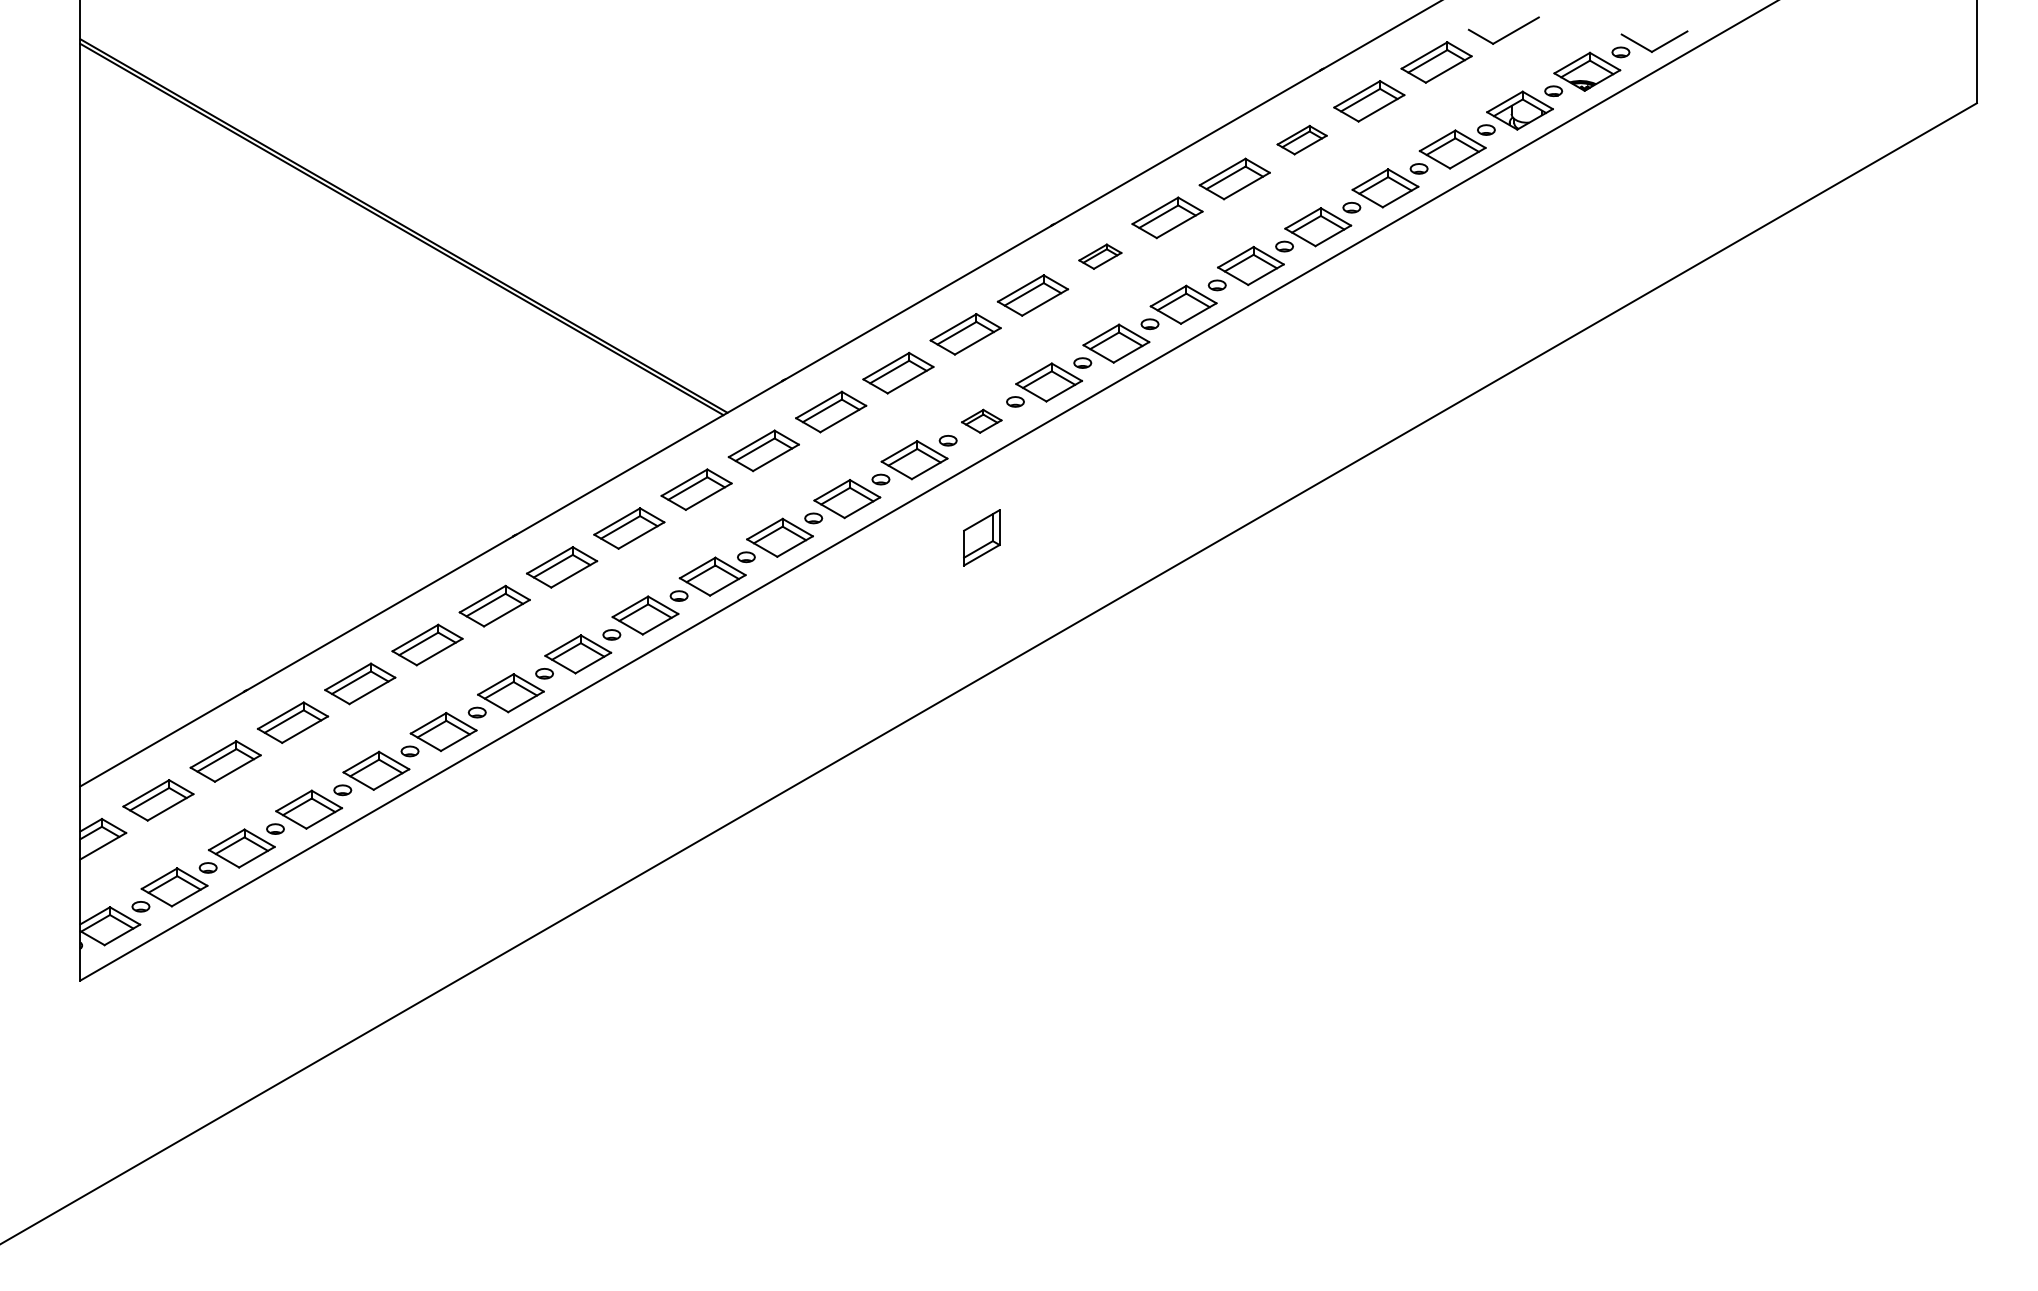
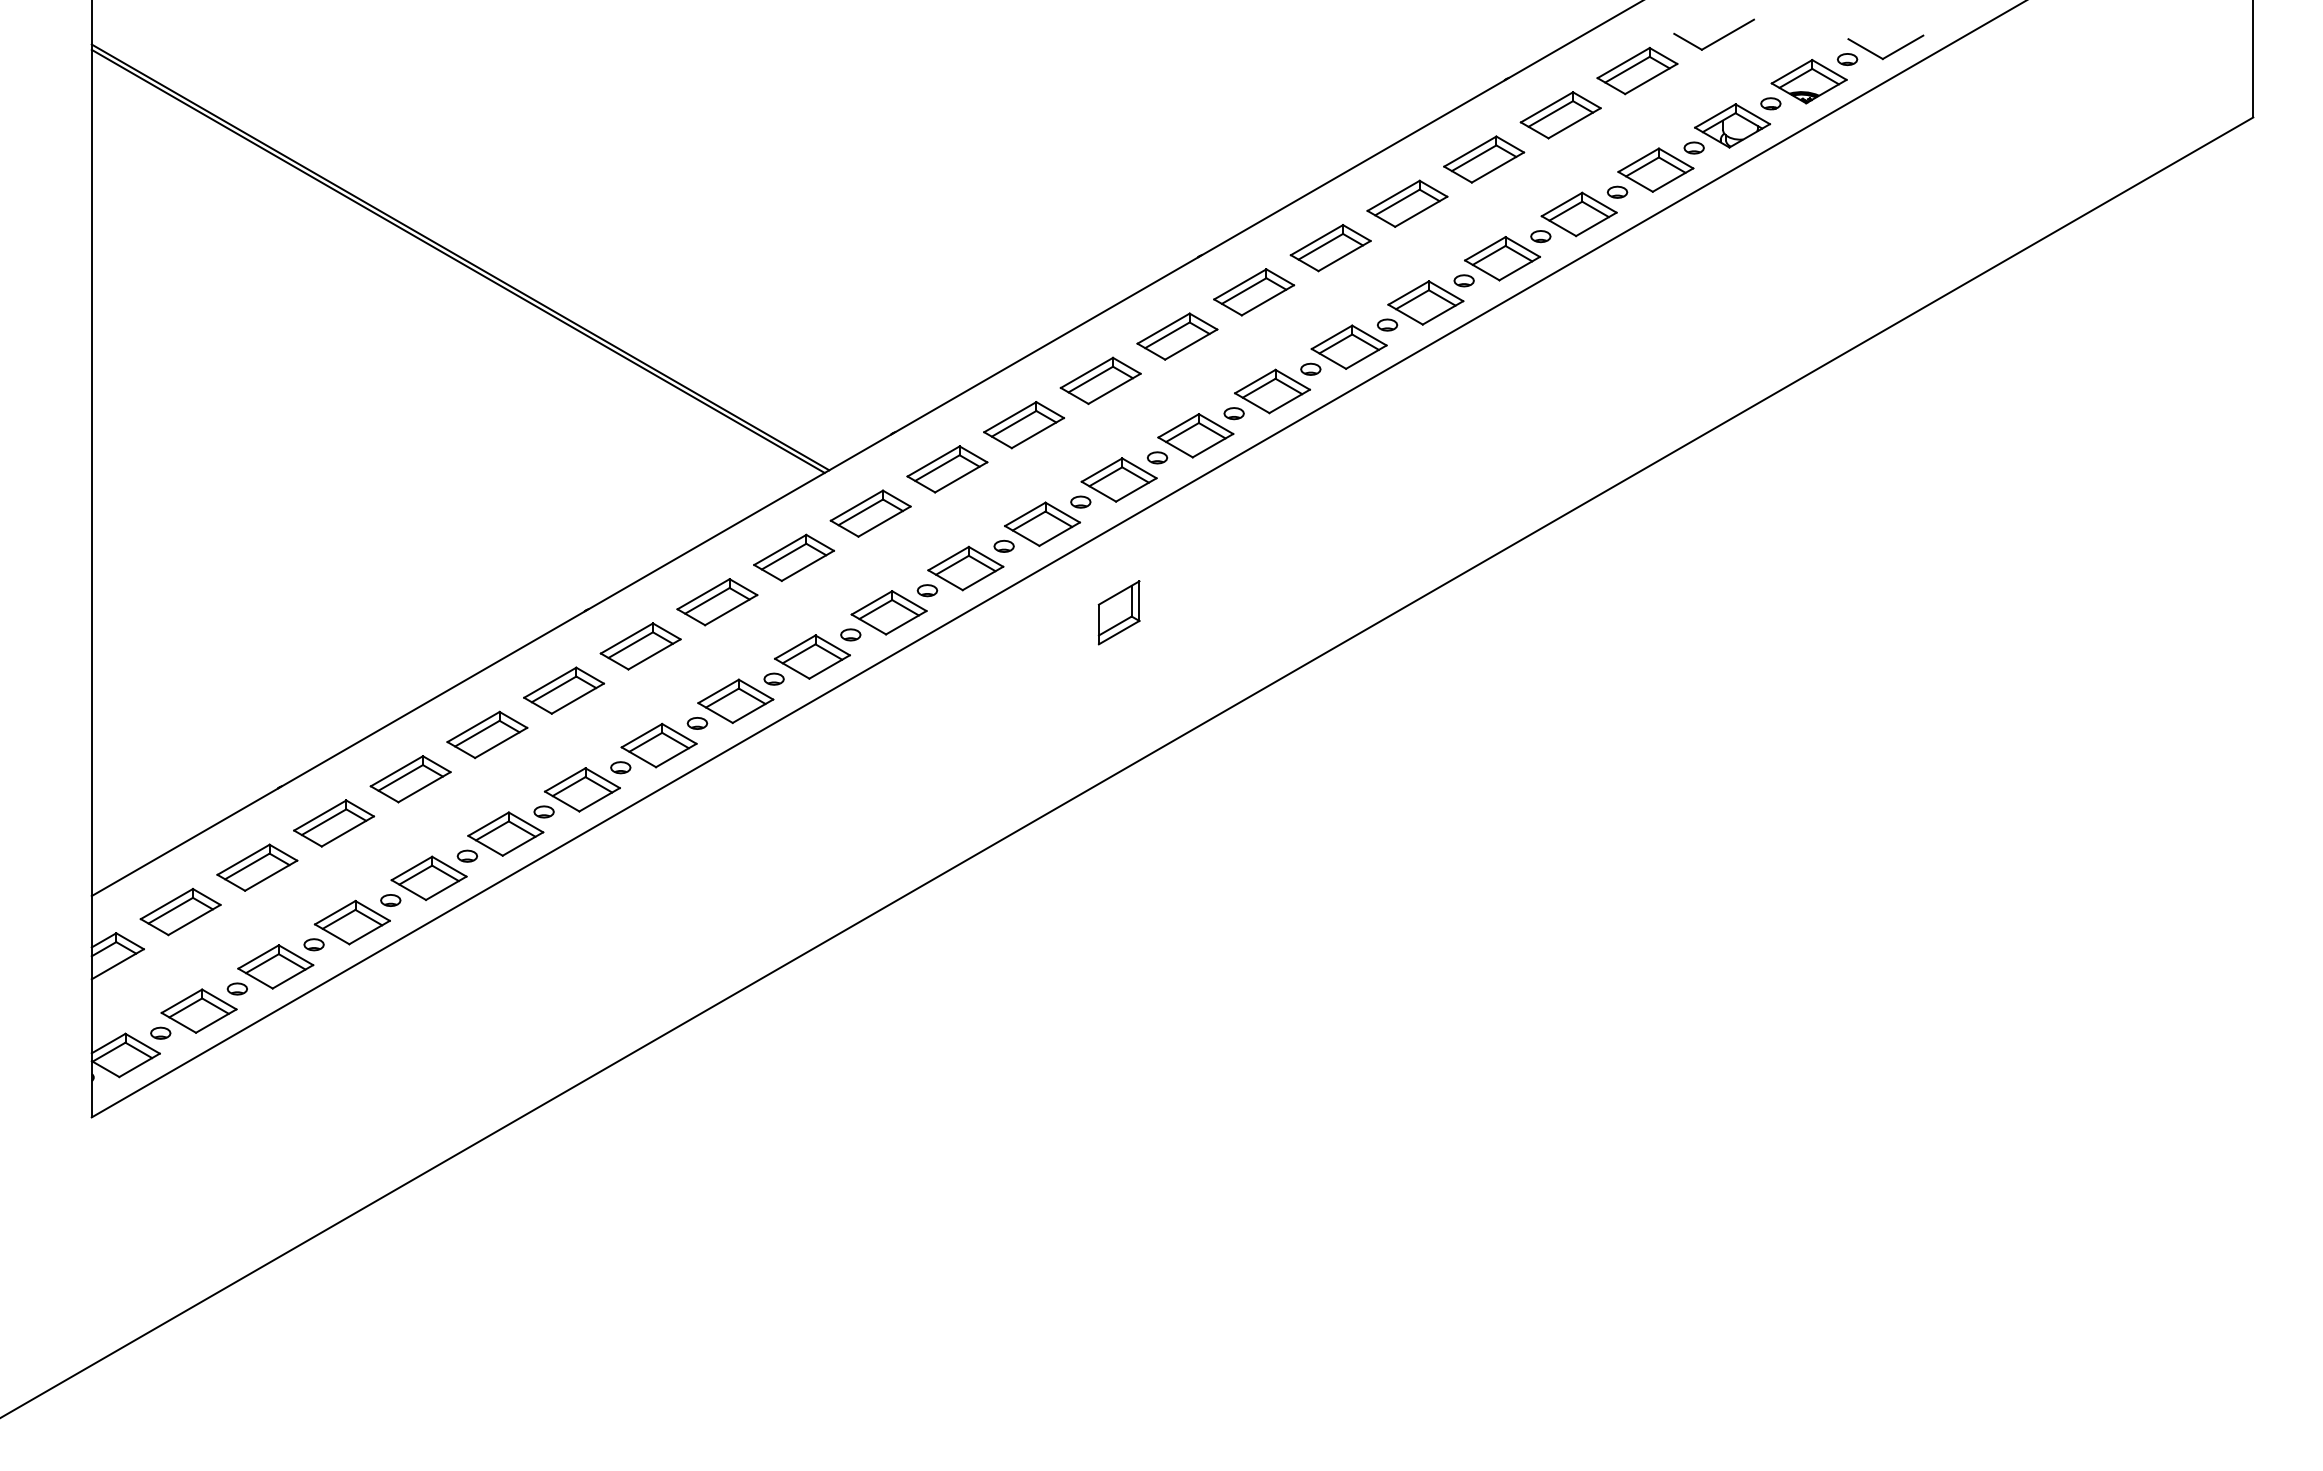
part: (1302, 140) -> (1484, 159), size x1.43
part: (1100, 256) -> (1254, 292), size x1.67
part: (981, 420) -> (1118, 479), size x1.67

